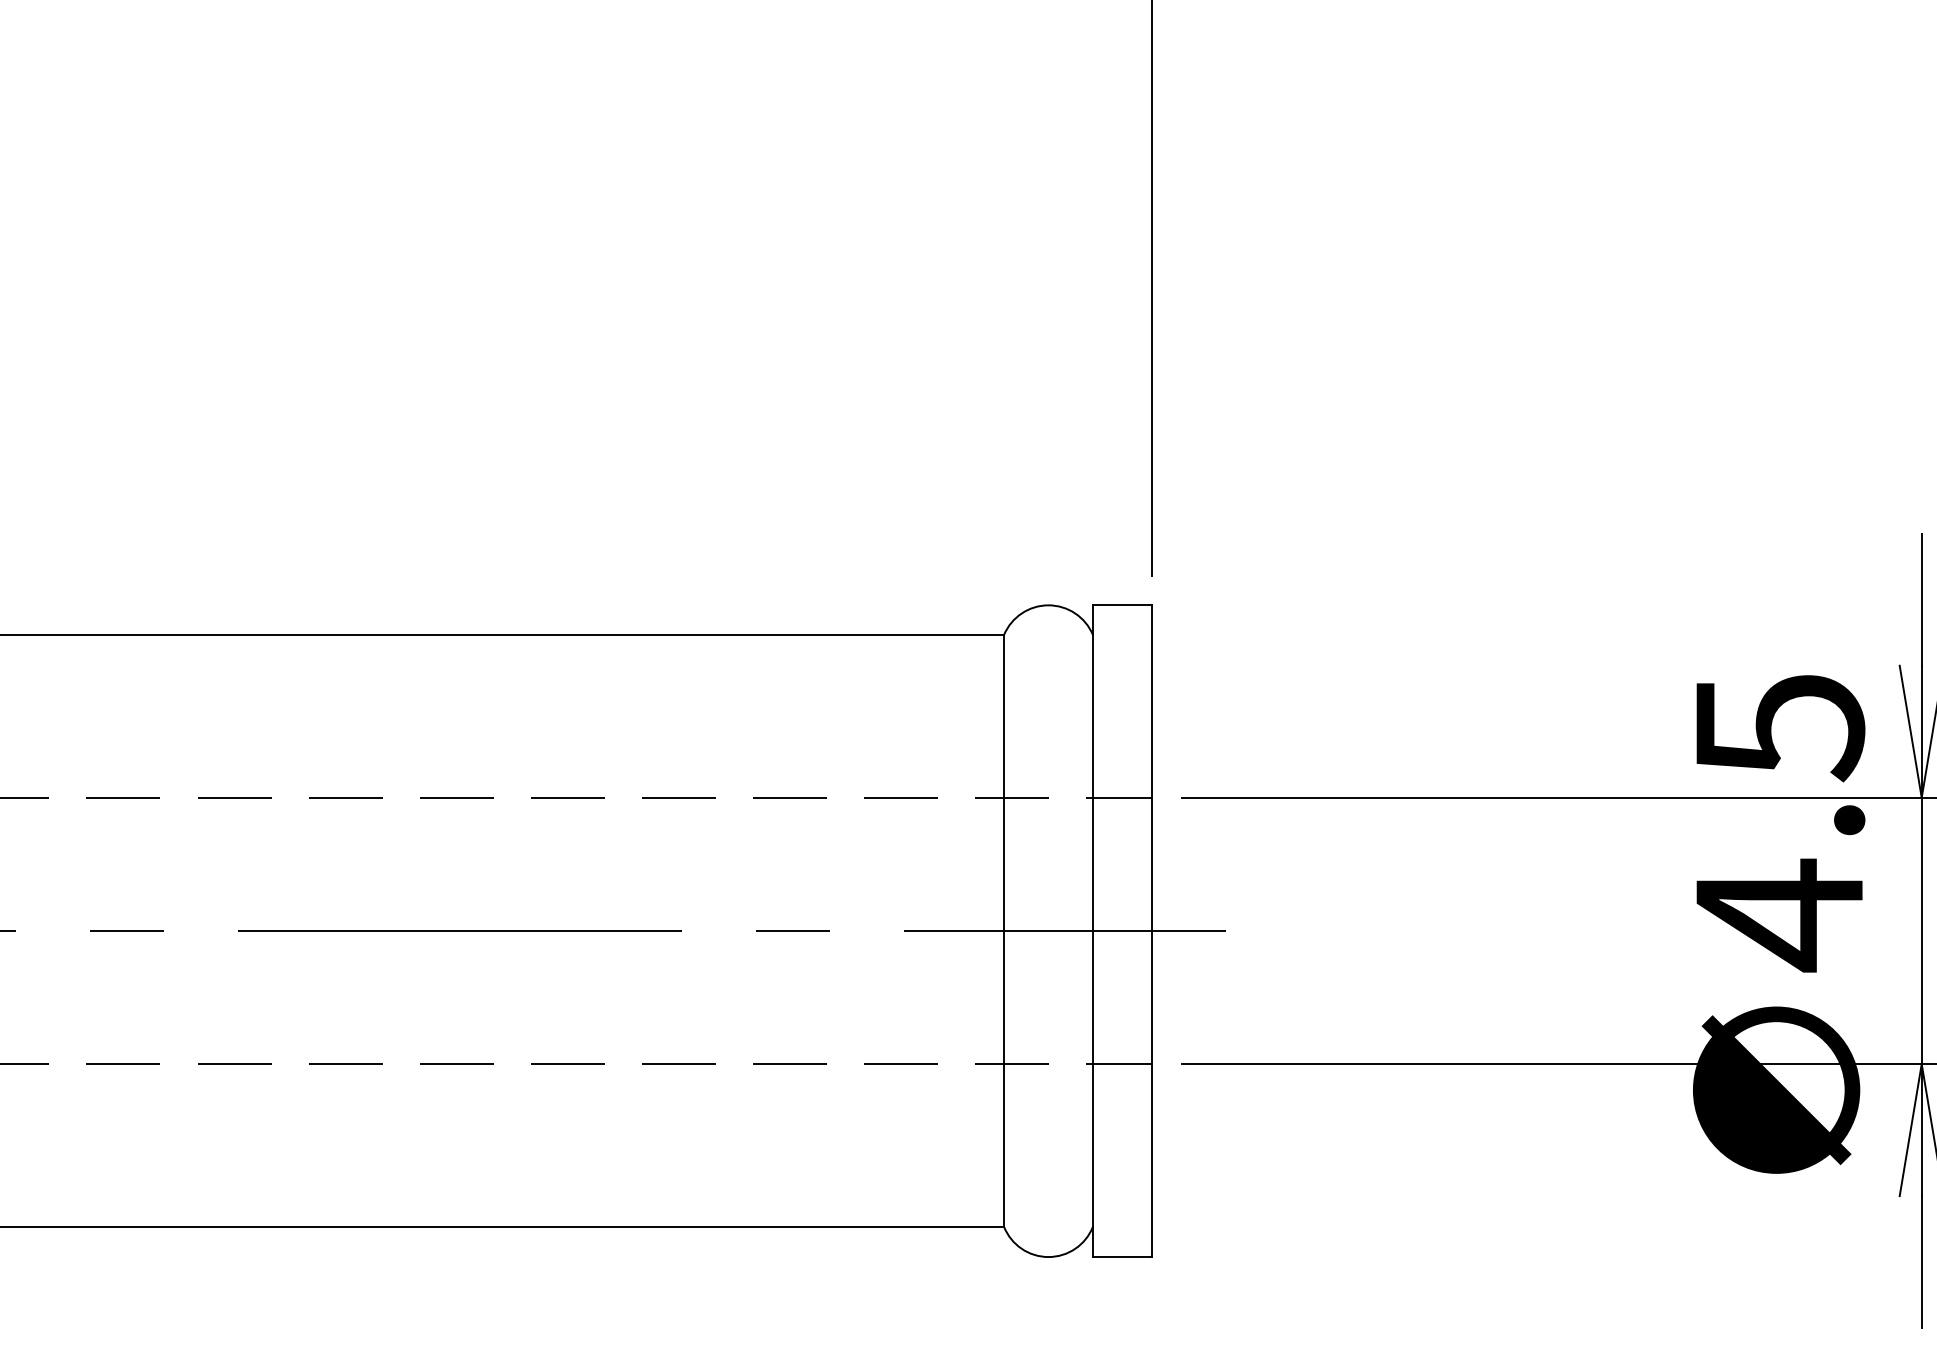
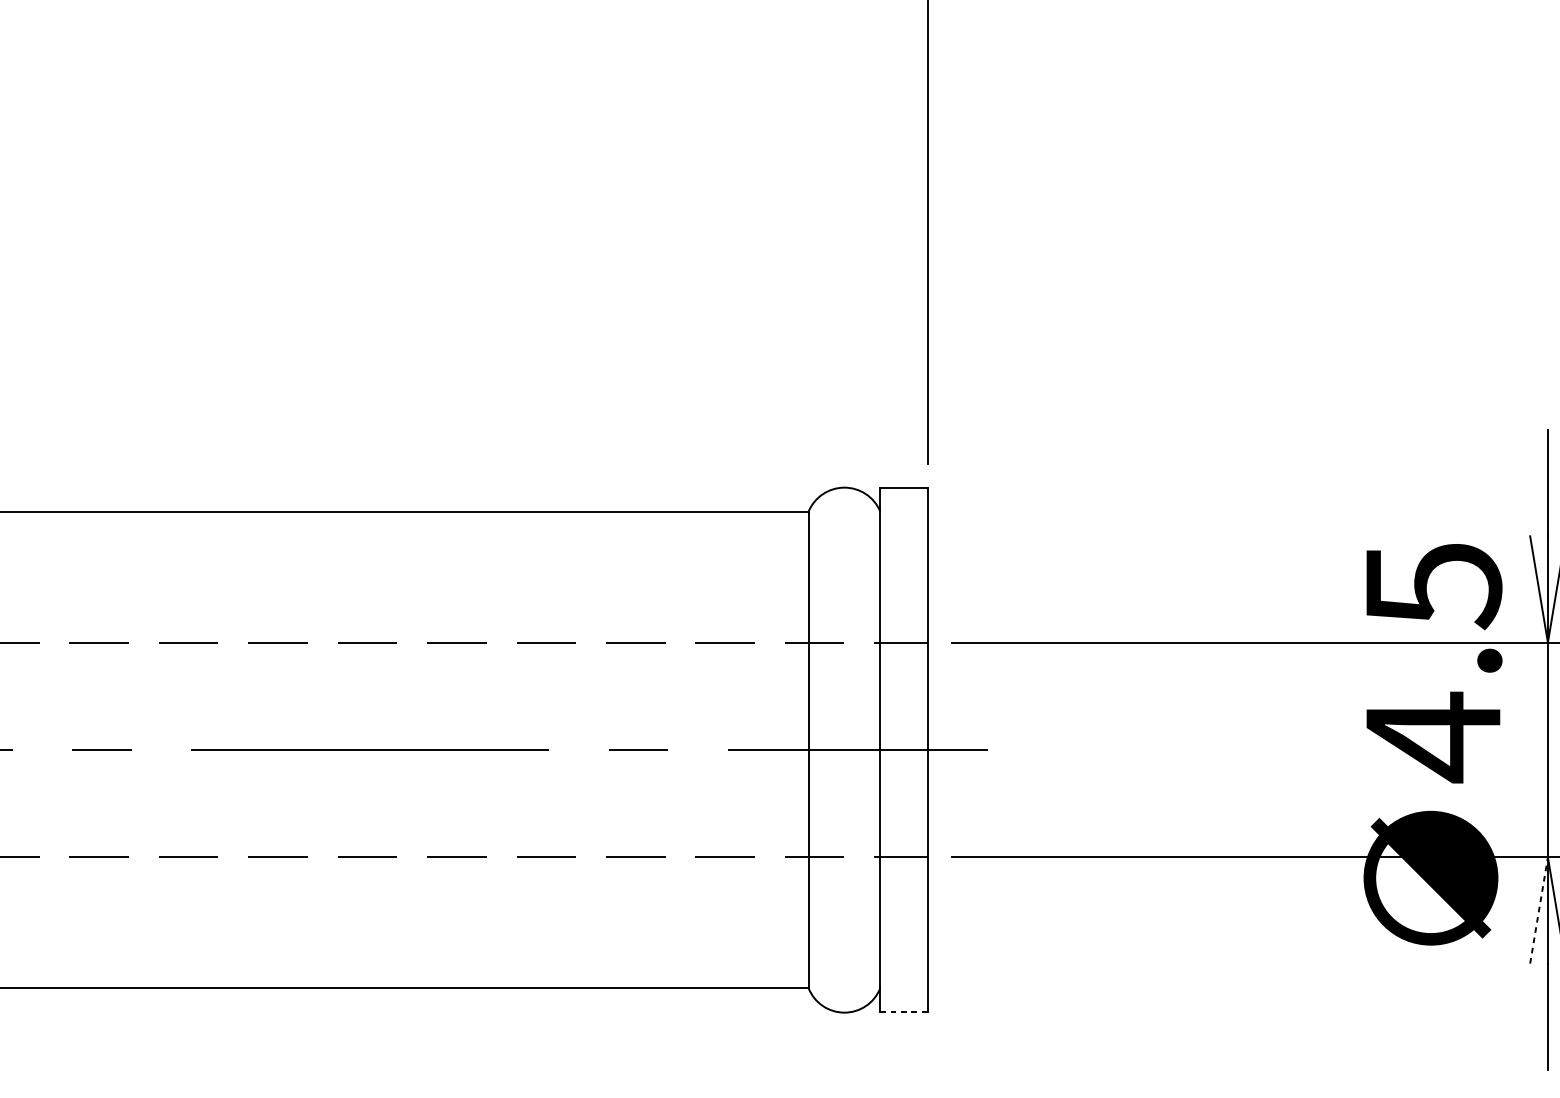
line: (1910, 1130) -> (1538, 910), solid -> dashed
line: (1122, 1256) -> (904, 1012), solid -> dashed

